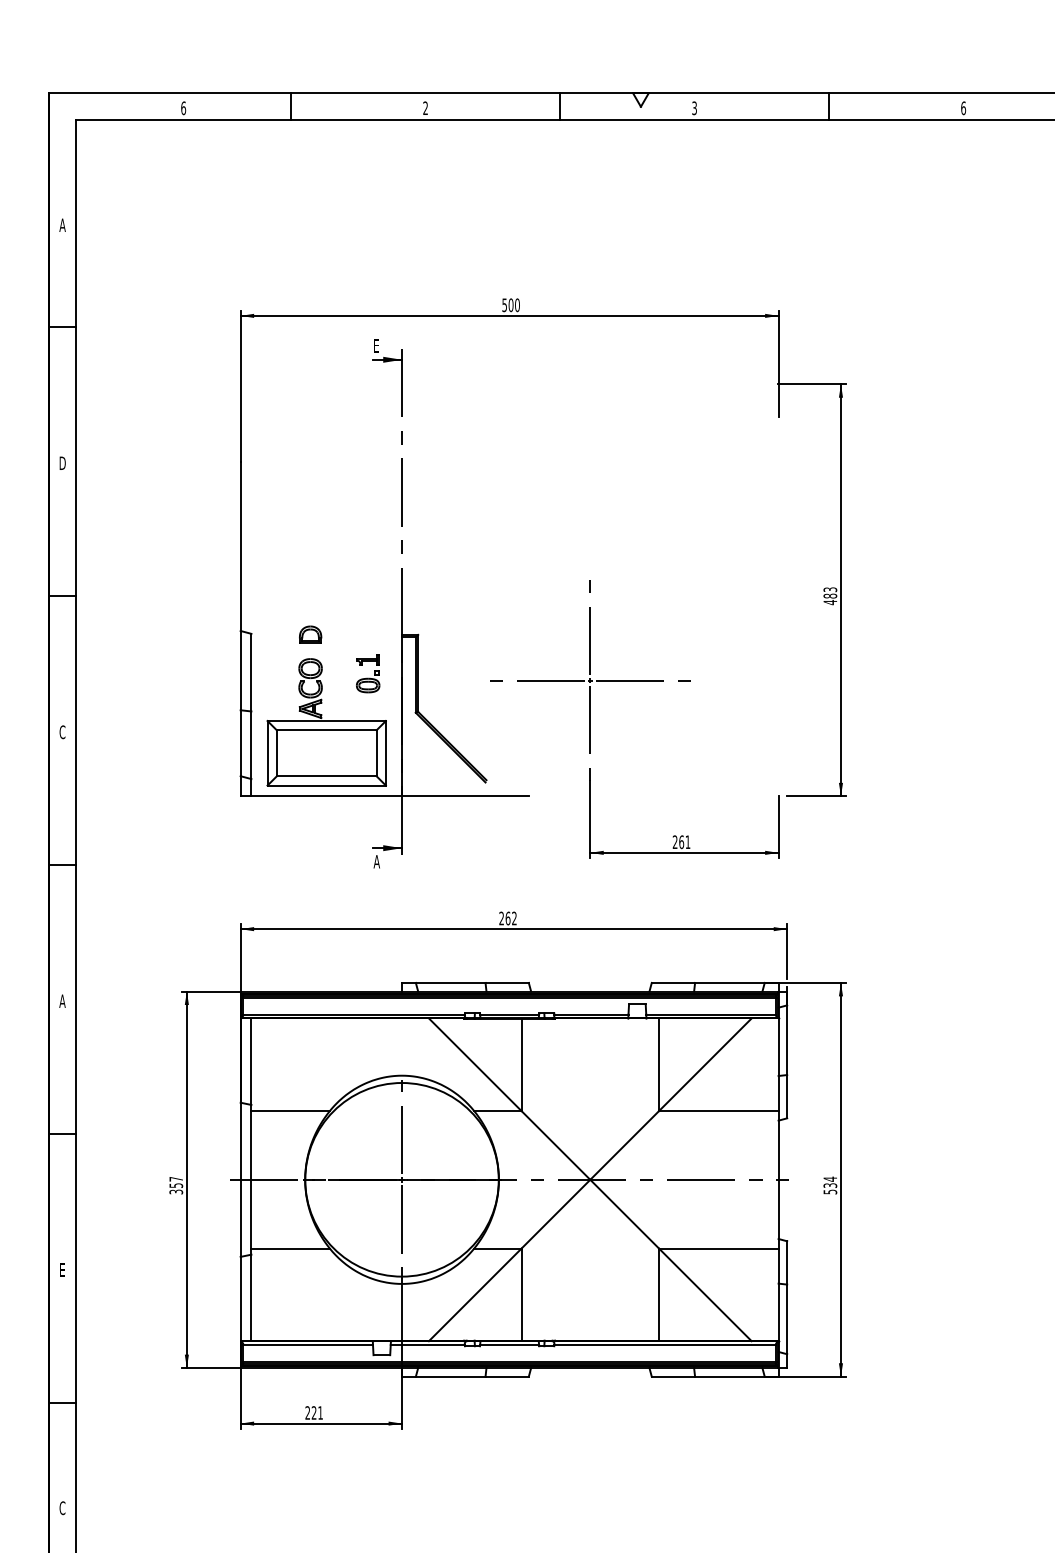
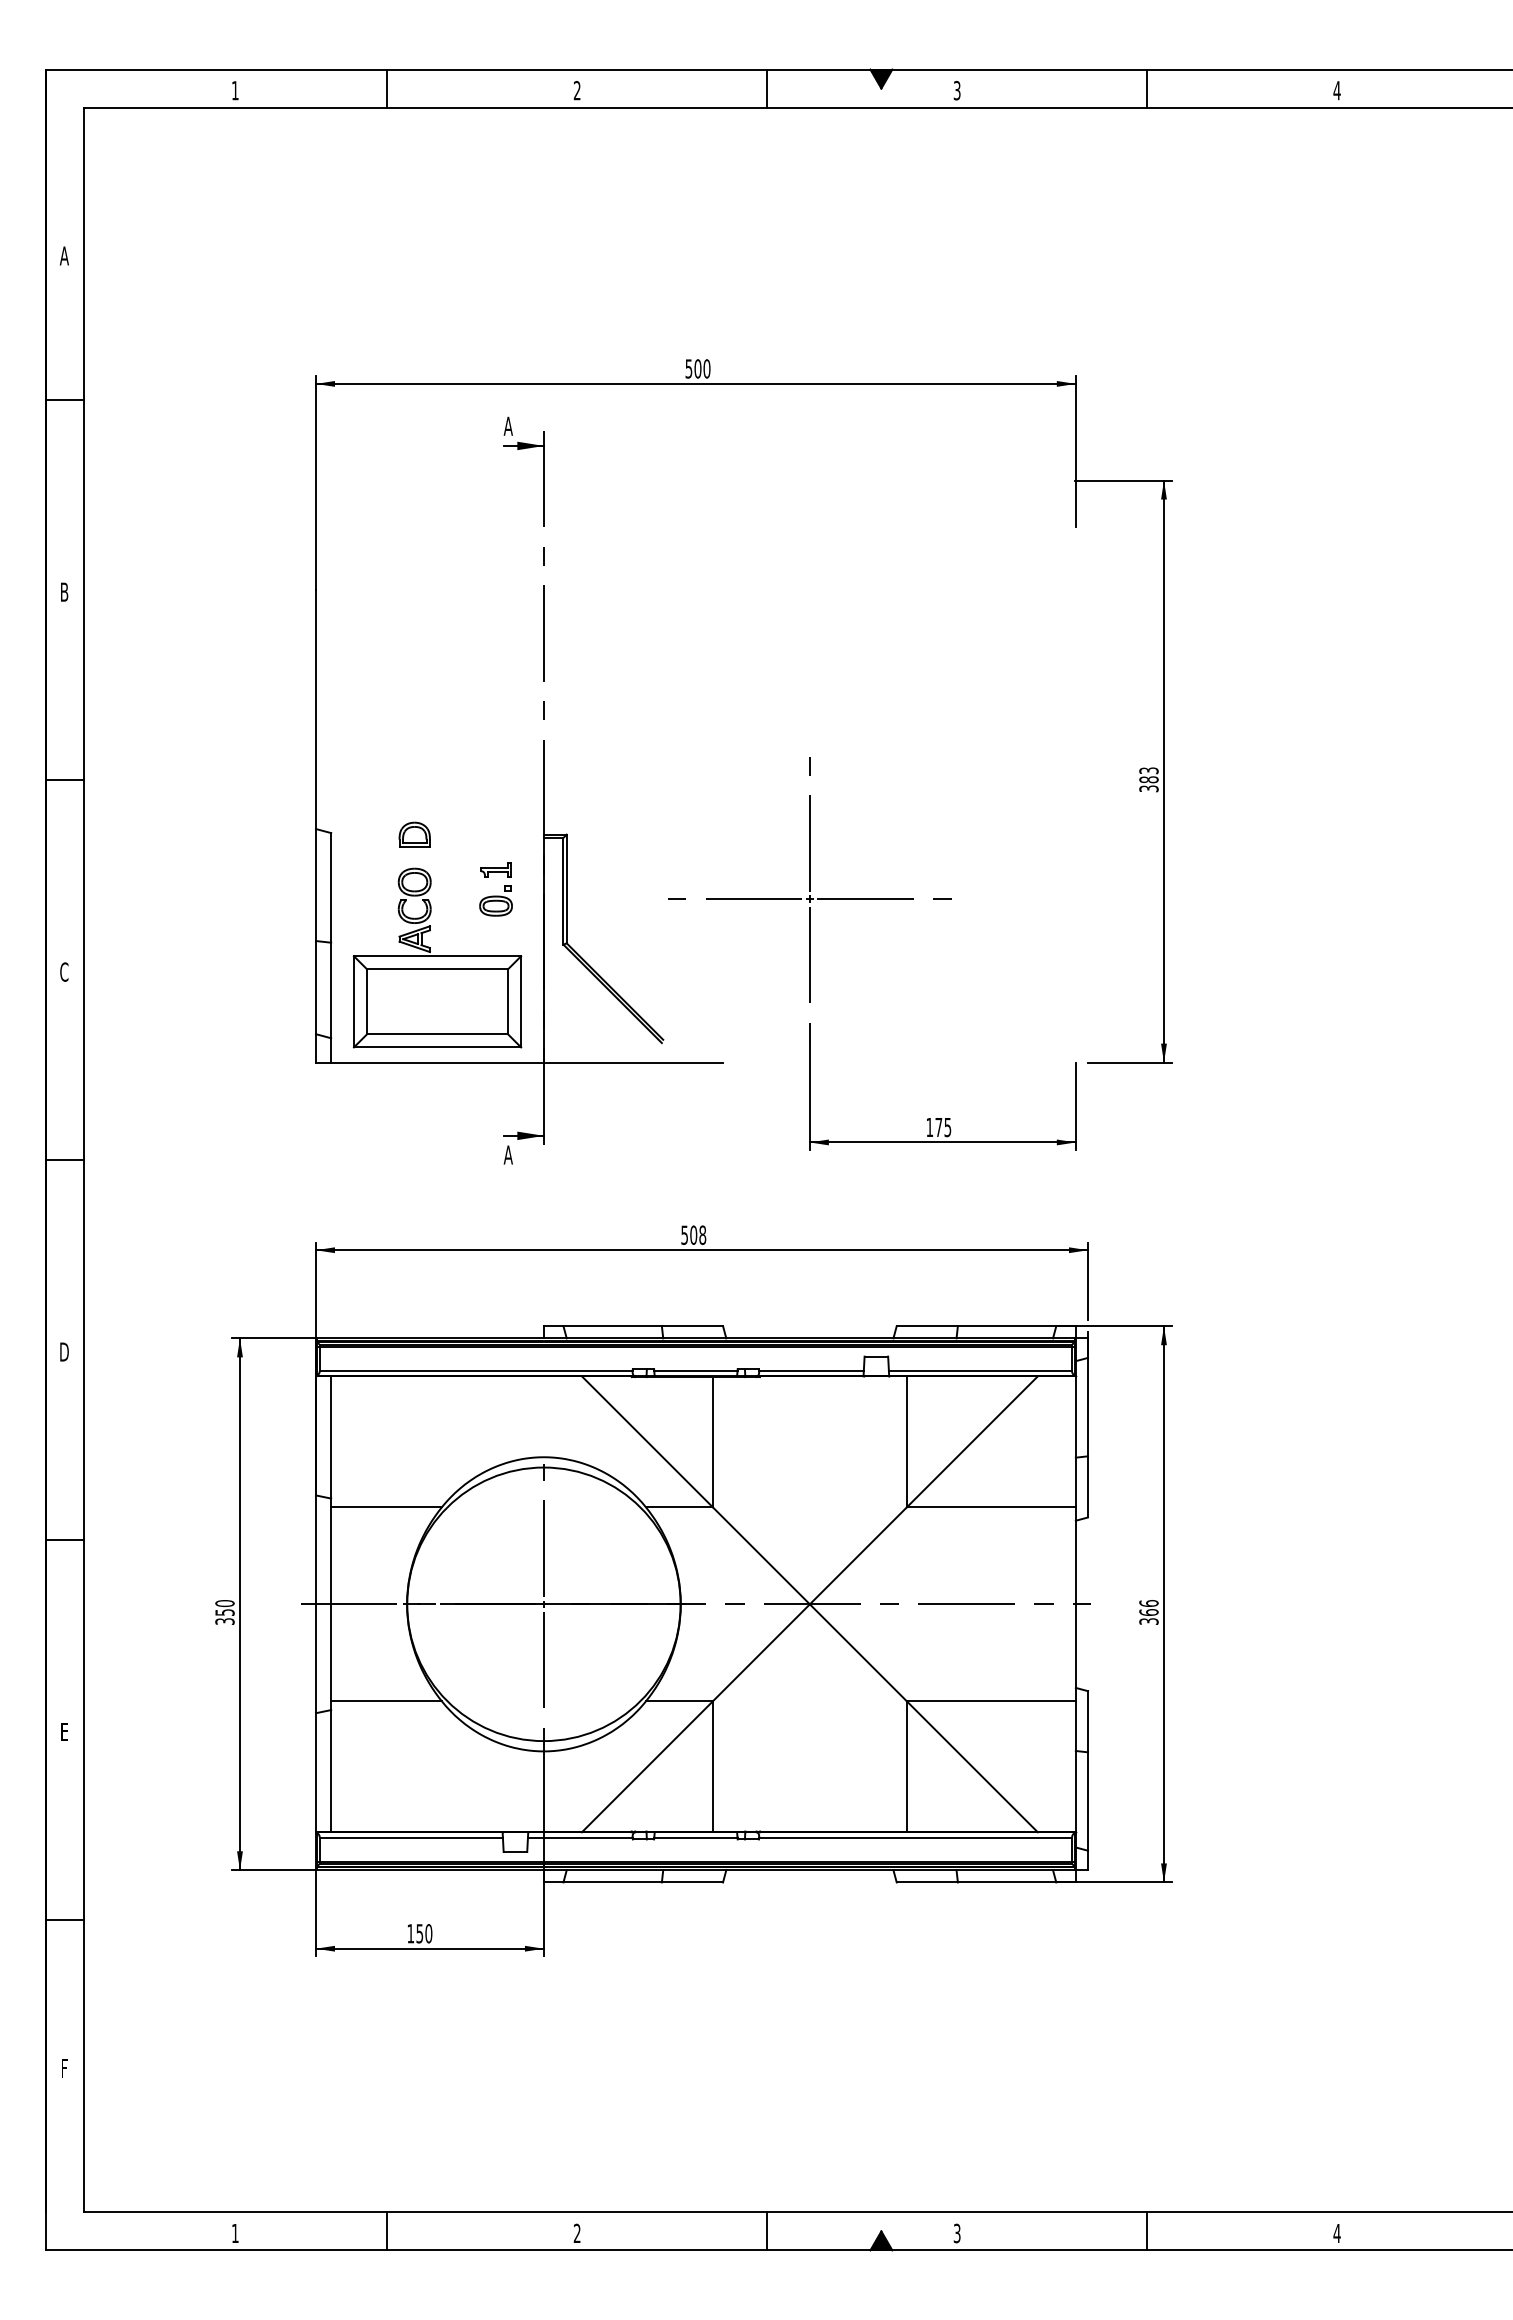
fill: (641, 99) -> (881, 78), added
text: (182, 108) -> (234, 90), 6 -> 1
text: (963, 108) -> (1336, 90), 6 -> 4
text: (376, 345) -> (507, 425), E -> A
text: (62, 462) -> (64, 591), D -> B
text: (830, 602) -> (1148, 788), 483 -> 383
text: (681, 842) -> (938, 1127), 261 -> 175
text: (507, 918) -> (693, 1234), 262 -> 508
text: (61, 1000) -> (63, 1351), A -> D
text: (175, 1179) -> (224, 1603), 357 -> 350
text: (830, 1184) -> (1148, 1611), 534 -> 366
text: (313, 1412) -> (419, 1933), 221 -> 150
text: (62, 1507) -> (64, 2067), C -> F

